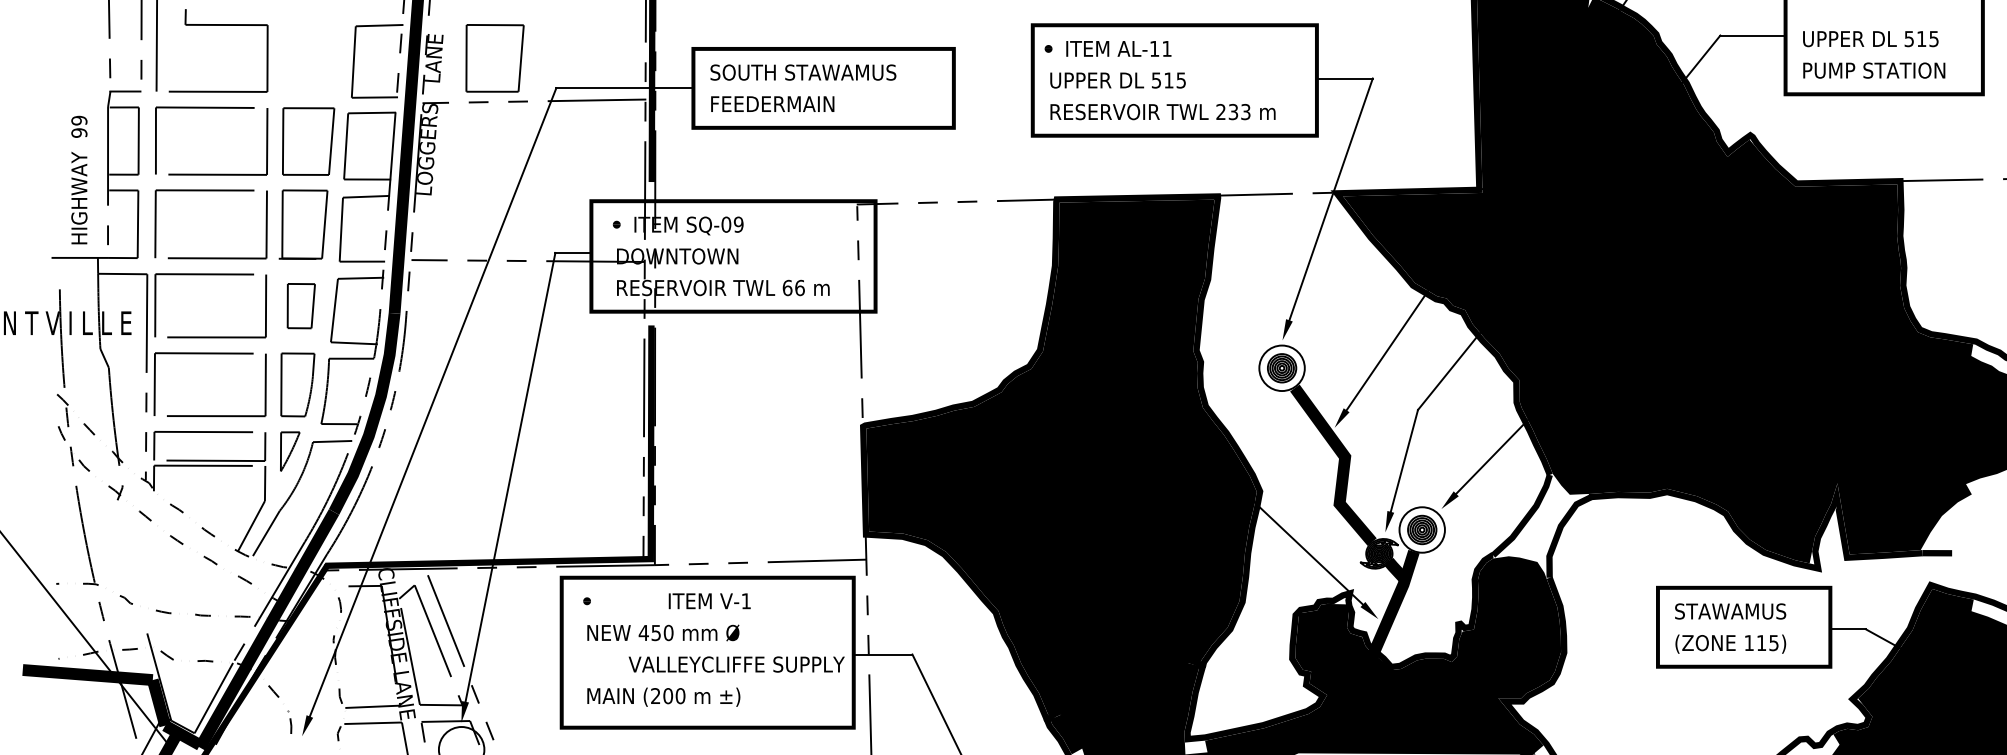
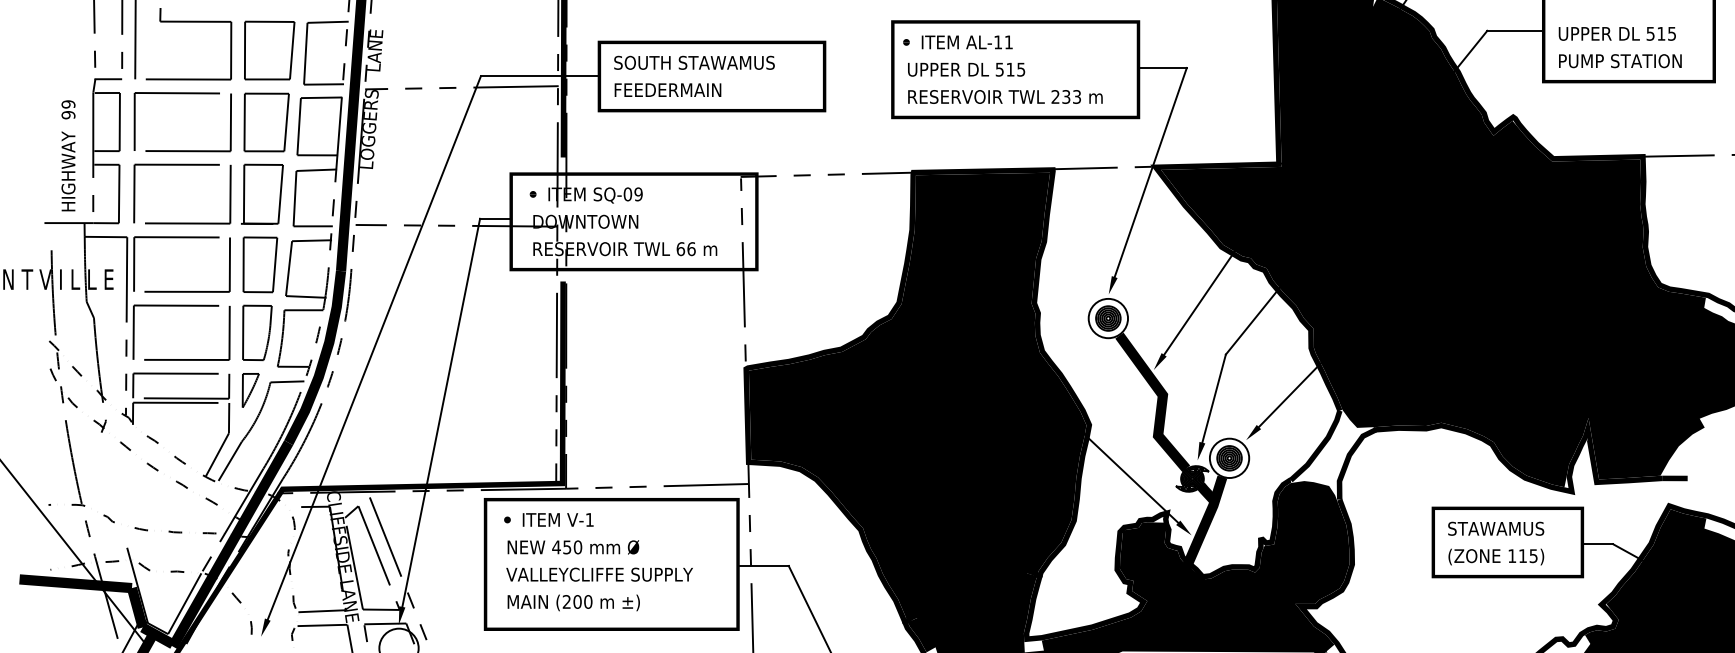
part: (494, 58) -> (269, 50), moved
part: (301, 305) -> (260, 264), size x1.43
text: (709, 601) -> (557, 520), moved
text: (736, 664) -> (599, 574), moved

